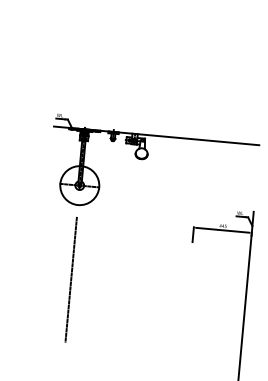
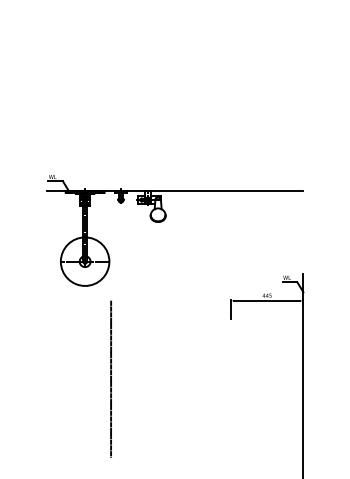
line: (70, 279) -> (110, 378), moved

